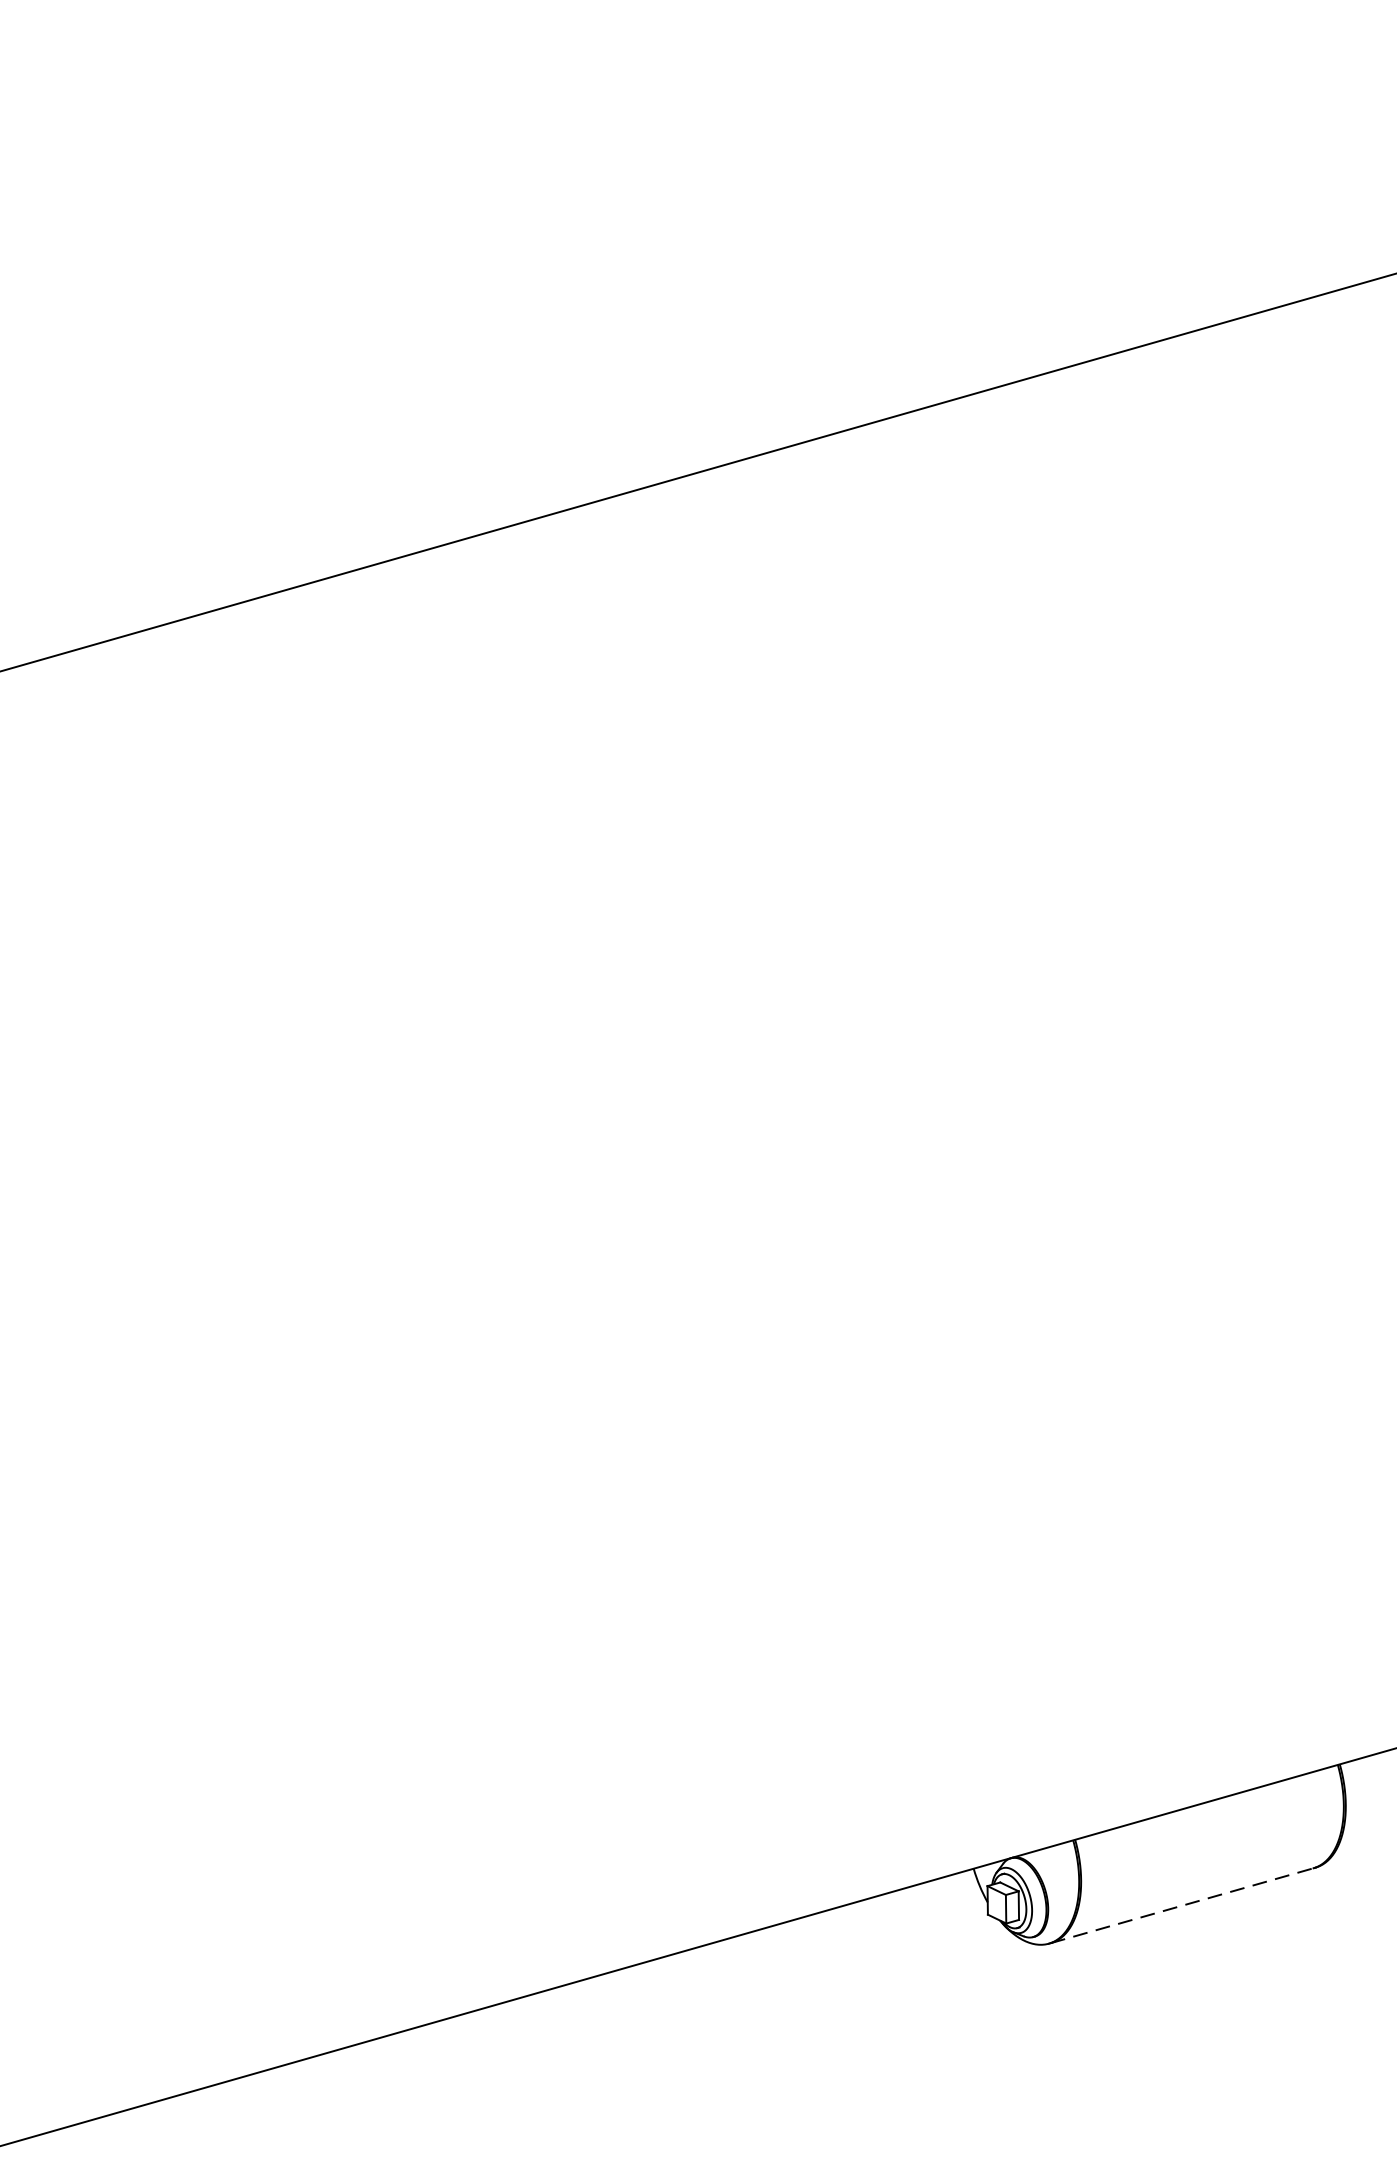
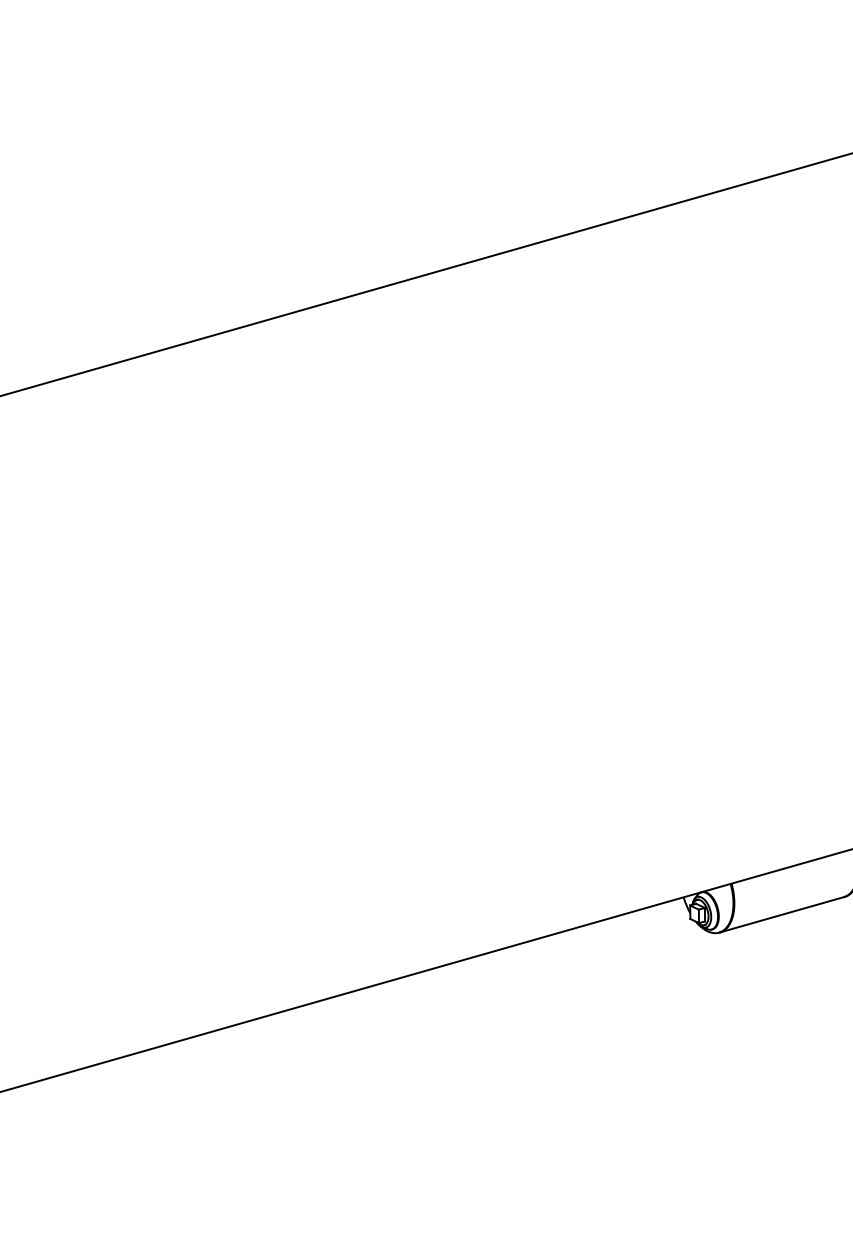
line: (1183, 1905) -> (782, 914), dashed -> solid

